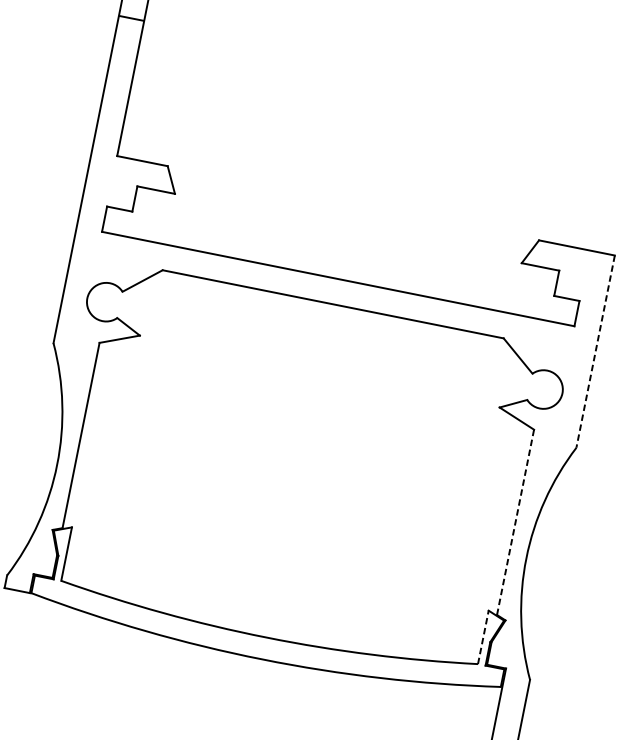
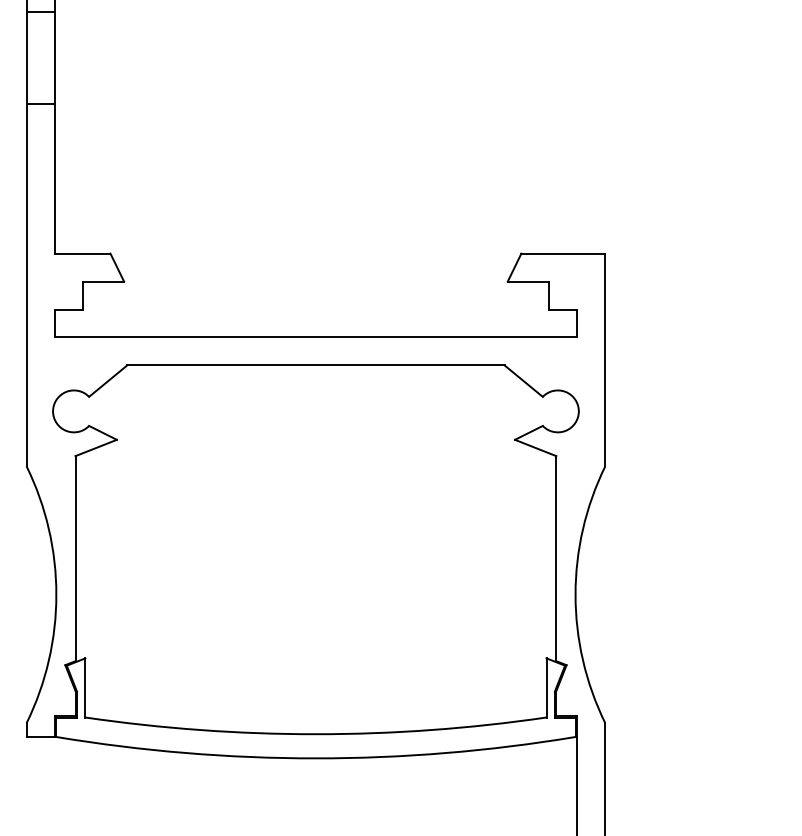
line: (595, 352) -> (605, 360), dashed -> solid
line: (515, 522) -> (556, 558), dashed -> solid
line: (483, 636) -> (546, 687), dashed -> solid

